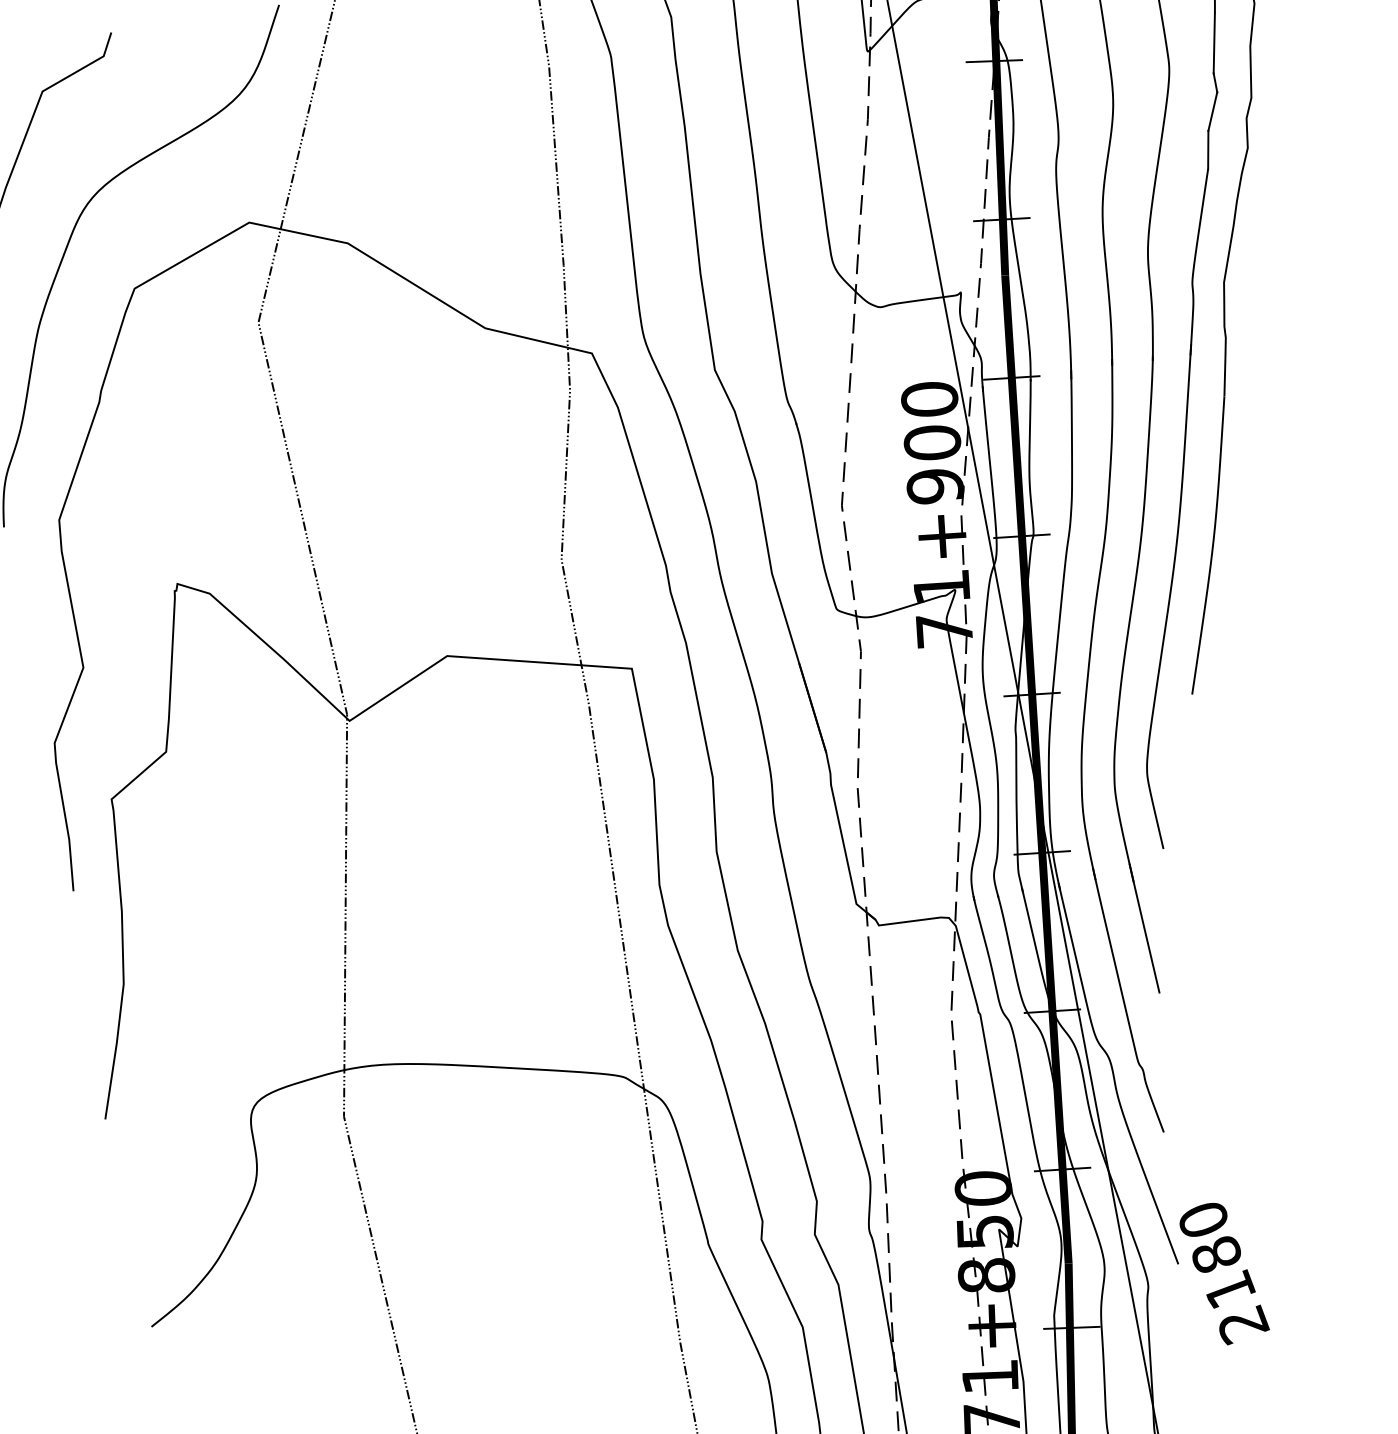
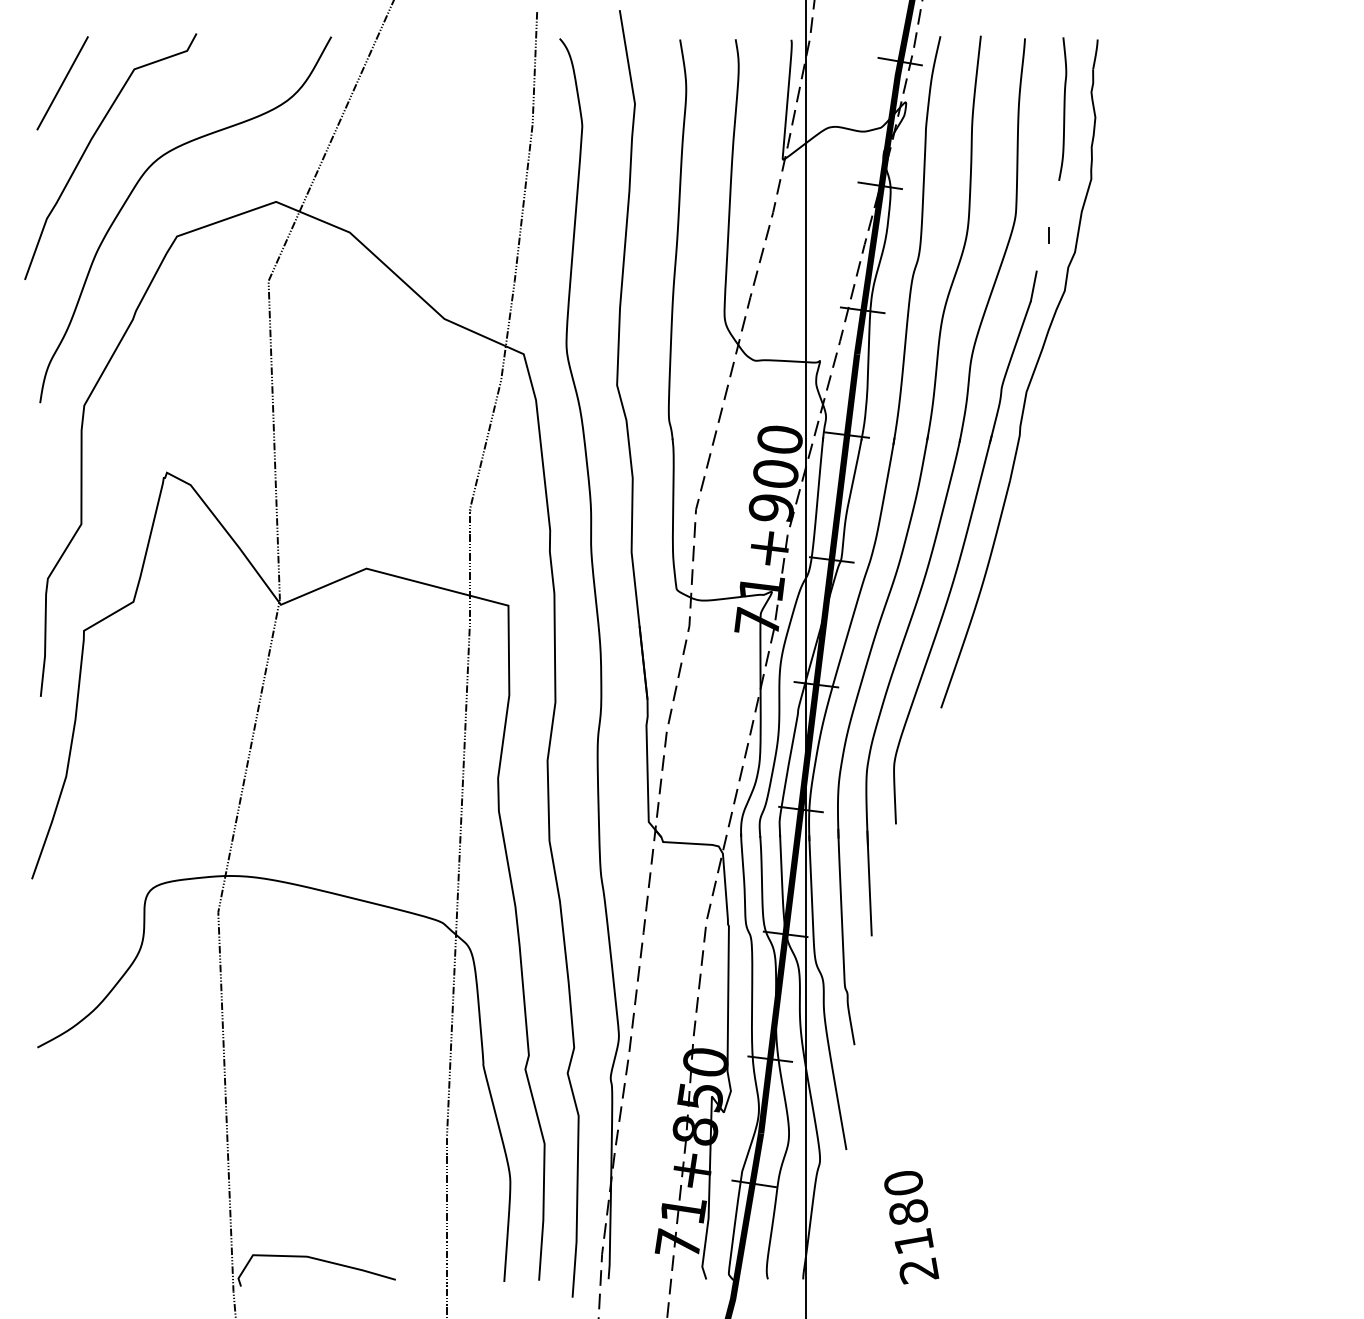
line: (1214, 42) -> (1054, 203), removed
line: (1212, 110) -> (1042, 256), removed
text: (1223, 1273) -> (911, 1227), moved

